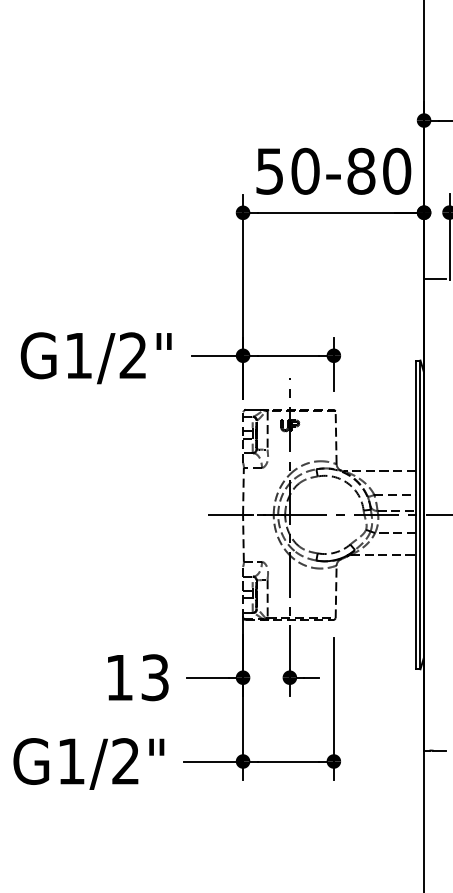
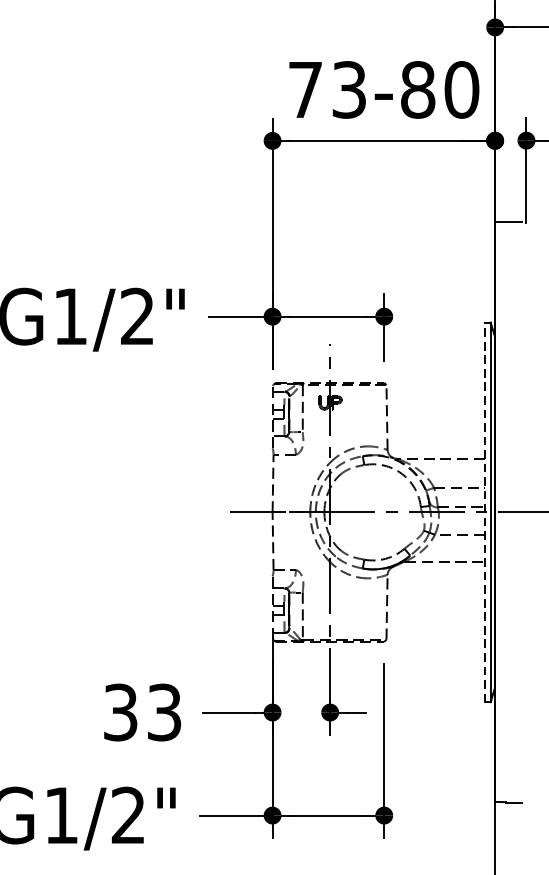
text: (287, 170) -> (327, 88), 50-80 -> 73-80
line: (415, 514) -> (484, 511), solid -> dashed
text: (119, 677) -> (120, 712), 13 -> 33

